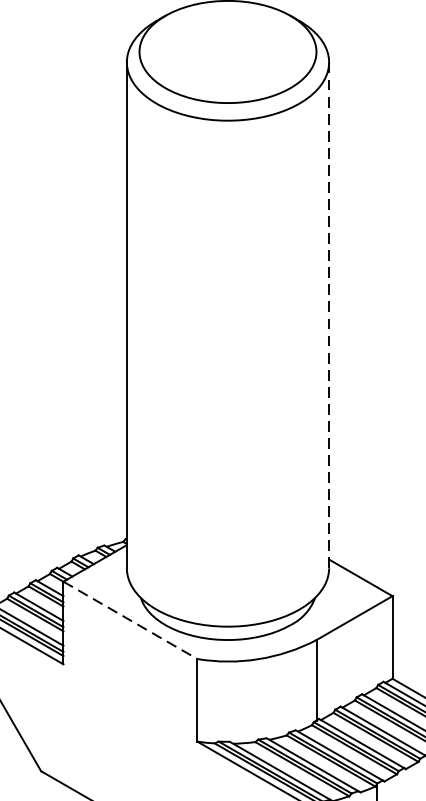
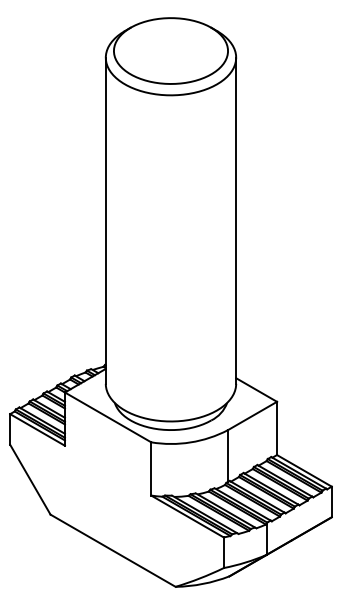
line: (329, 314) -> (236, 220), dashed -> solid
line: (131, 620) -> (108, 417), dashed -> solid

